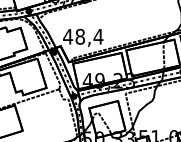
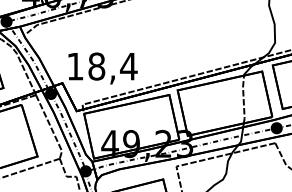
text: (68, 36) -> (76, 65), 48,4 -> 18,4

